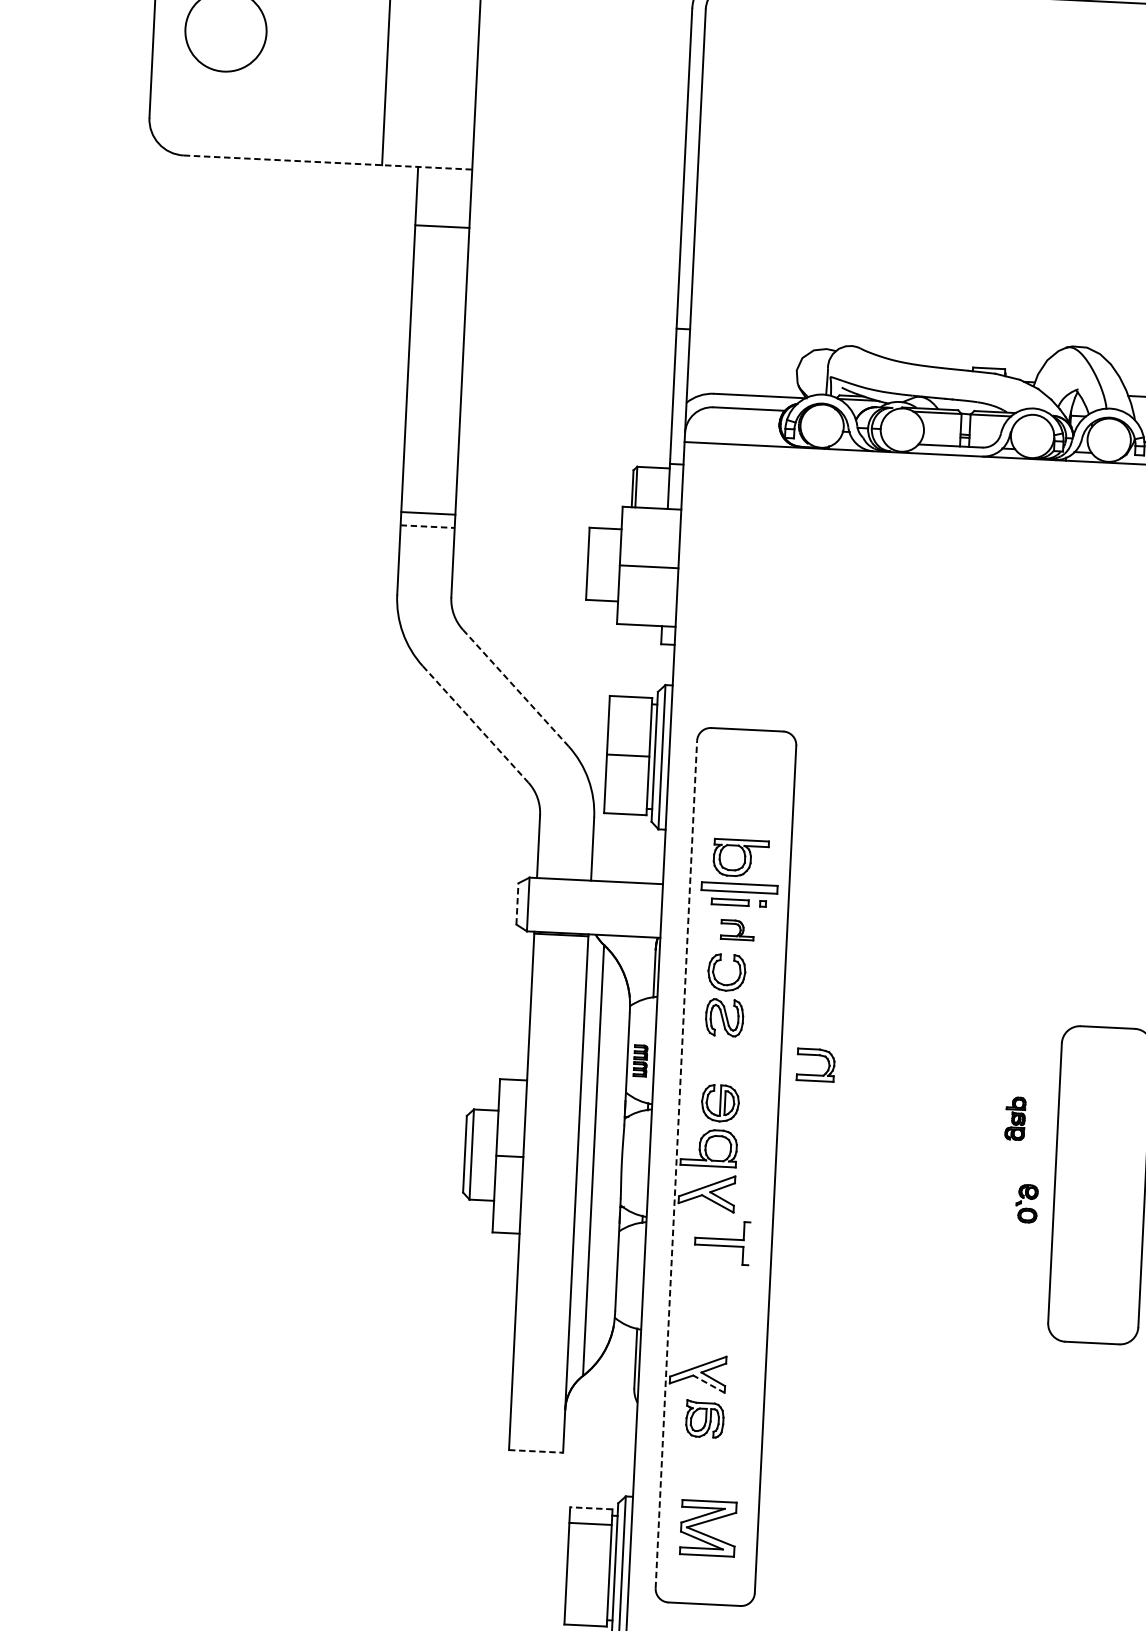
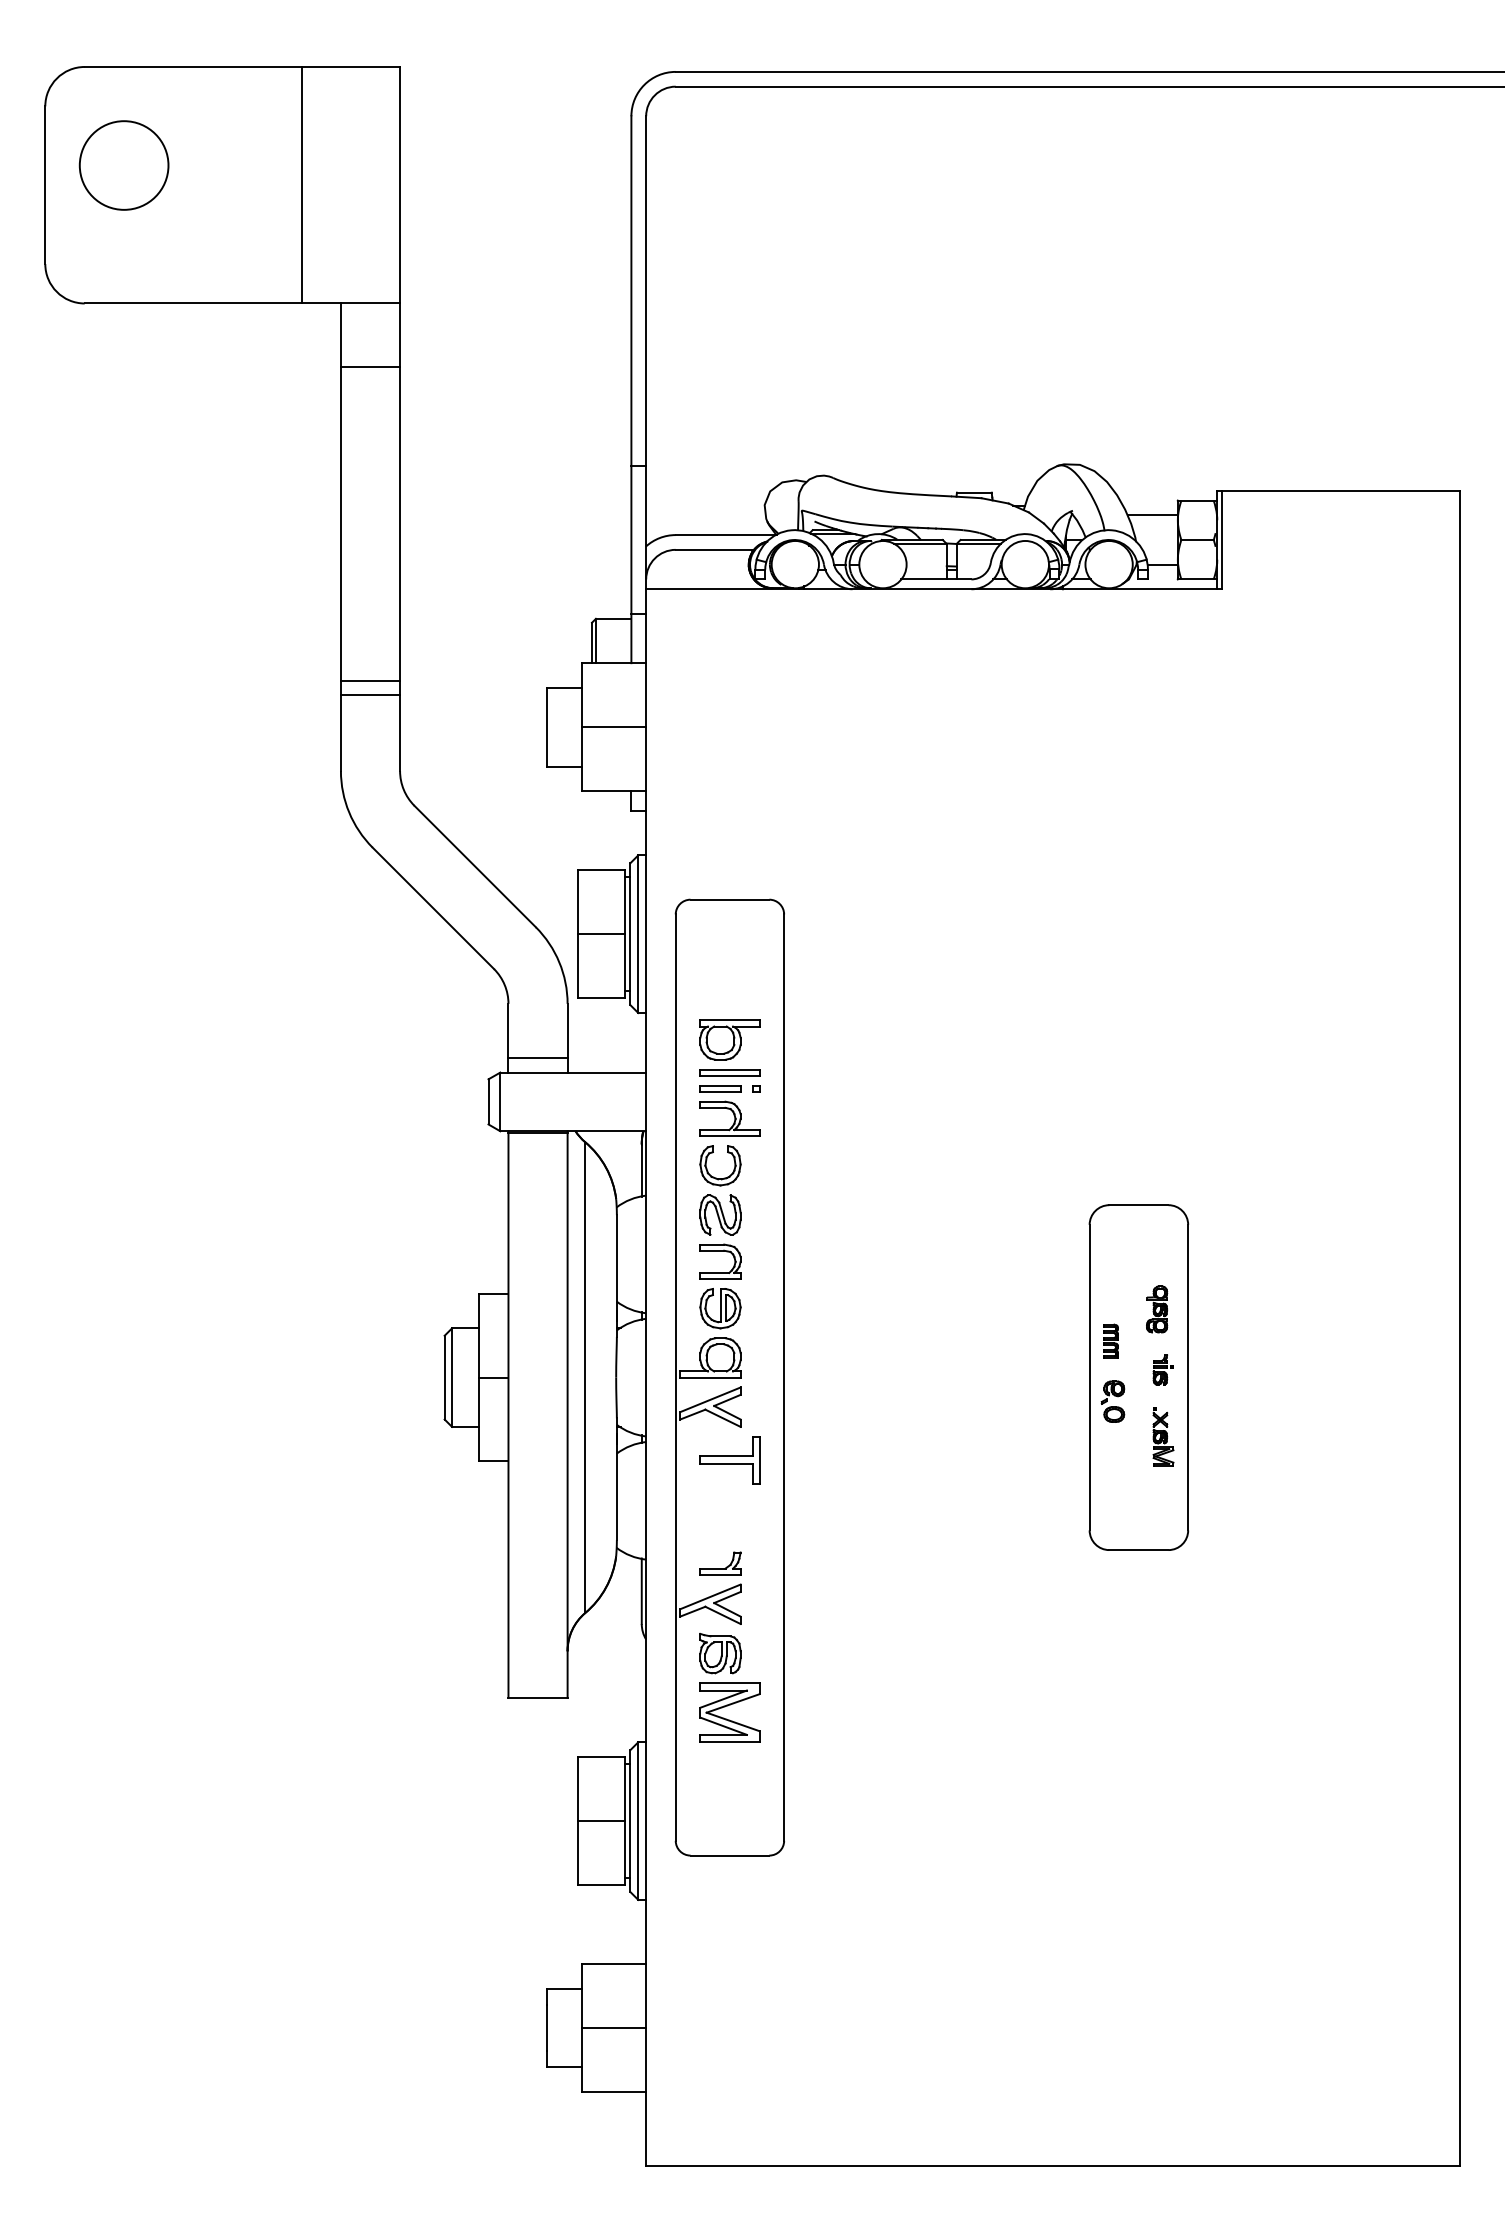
line: (328, 162) -> (242, 303), dashed -> solid
line: (427, 526) -> (370, 695), dashed -> solid
line: (516, 688) -> (475, 866), dashed -> solid
line: (475, 724) -> (433, 908), dashed -> solid
line: (564, 866) -> (537, 1058), added
part: (739, 887) -> (729, 1072), size x0.71
line: (517, 903) -> (488, 1101), dashed -> solid
part: (737, 929) -> (729, 1118), size x1.67
part: (816, 1055) -> (720, 1251), moved
part: (640, 1059) -> (1110, 1340), moved
part: (1015, 1118) -> (1157, 1309), moved
line: (676, 1164) -> (675, 1377), dashed -> solid
part: (1122, 1178) -> (1162, 1369), added
part: (1026, 1203) -> (1112, 1401), moved
part: (1119, 1240) -> (1163, 1436), added
line: (749, 1243) -> (759, 1459), added
part: (709, 1336) -> (720, 1563), added
line: (709, 1384) -> (723, 1615), dashed -> solid
line: (536, 1451) -> (538, 1697), dashed -> solid
line: (590, 1508) -> (600, 1757), dashed -> solid
part: (706, 1522) -> (727, 1706), moved
line: (590, 1524) -> (601, 1821), moved

